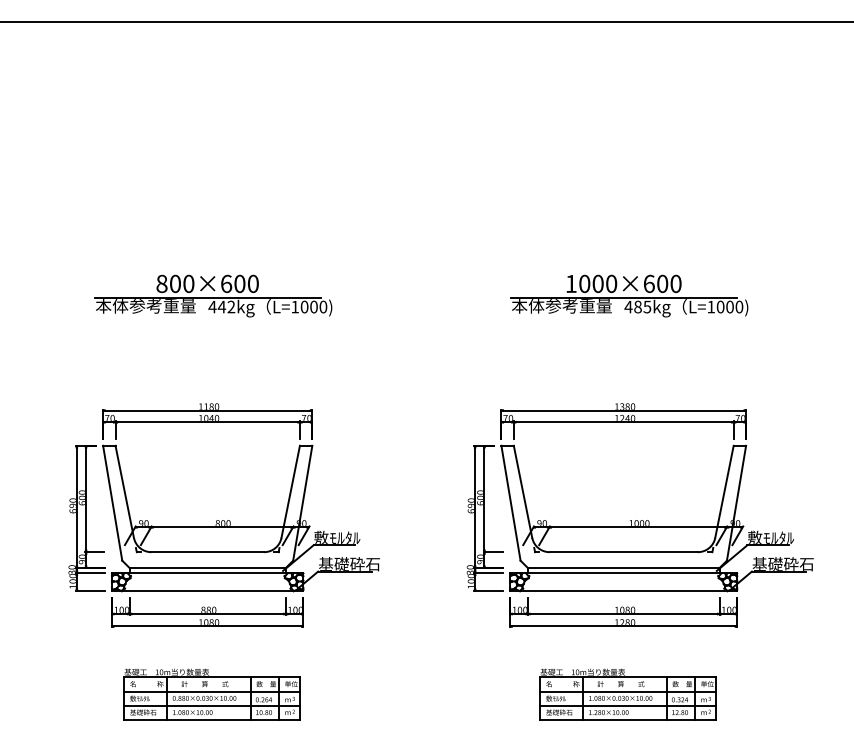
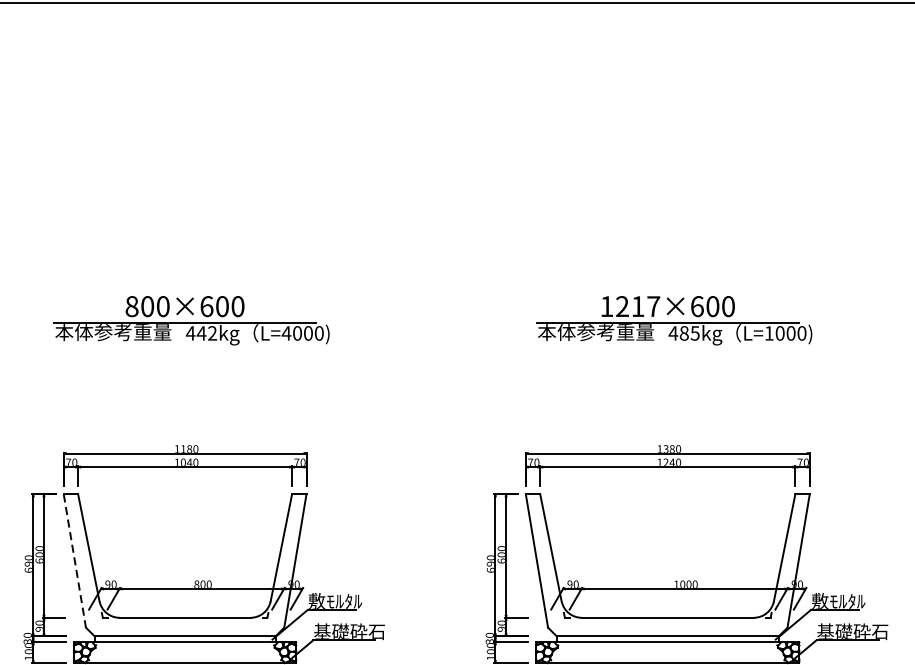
text: (598, 283) -> (638, 306), 1000×600 -> 1217×600
text: (295, 306) -> (286, 332), L=1000) -> L=4000)
line: (112, 503) -> (74, 561), solid -> dashed

